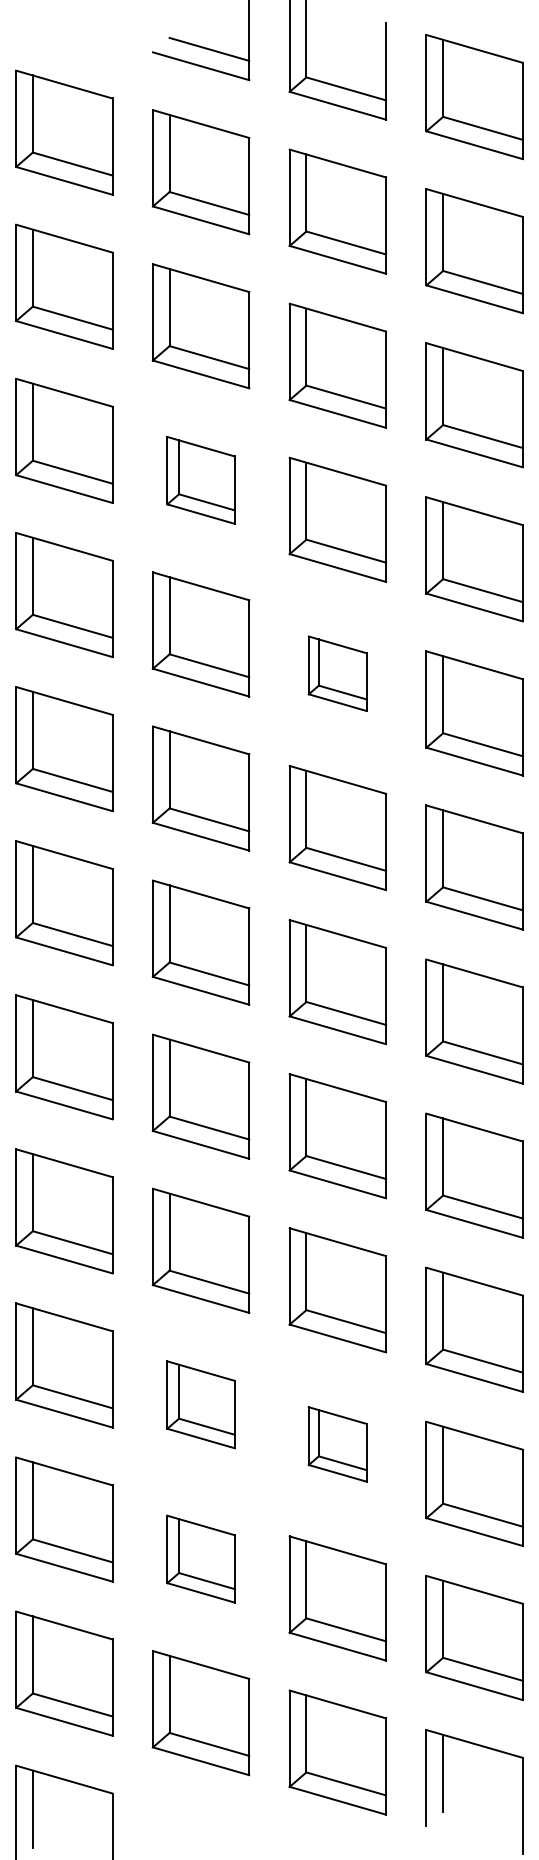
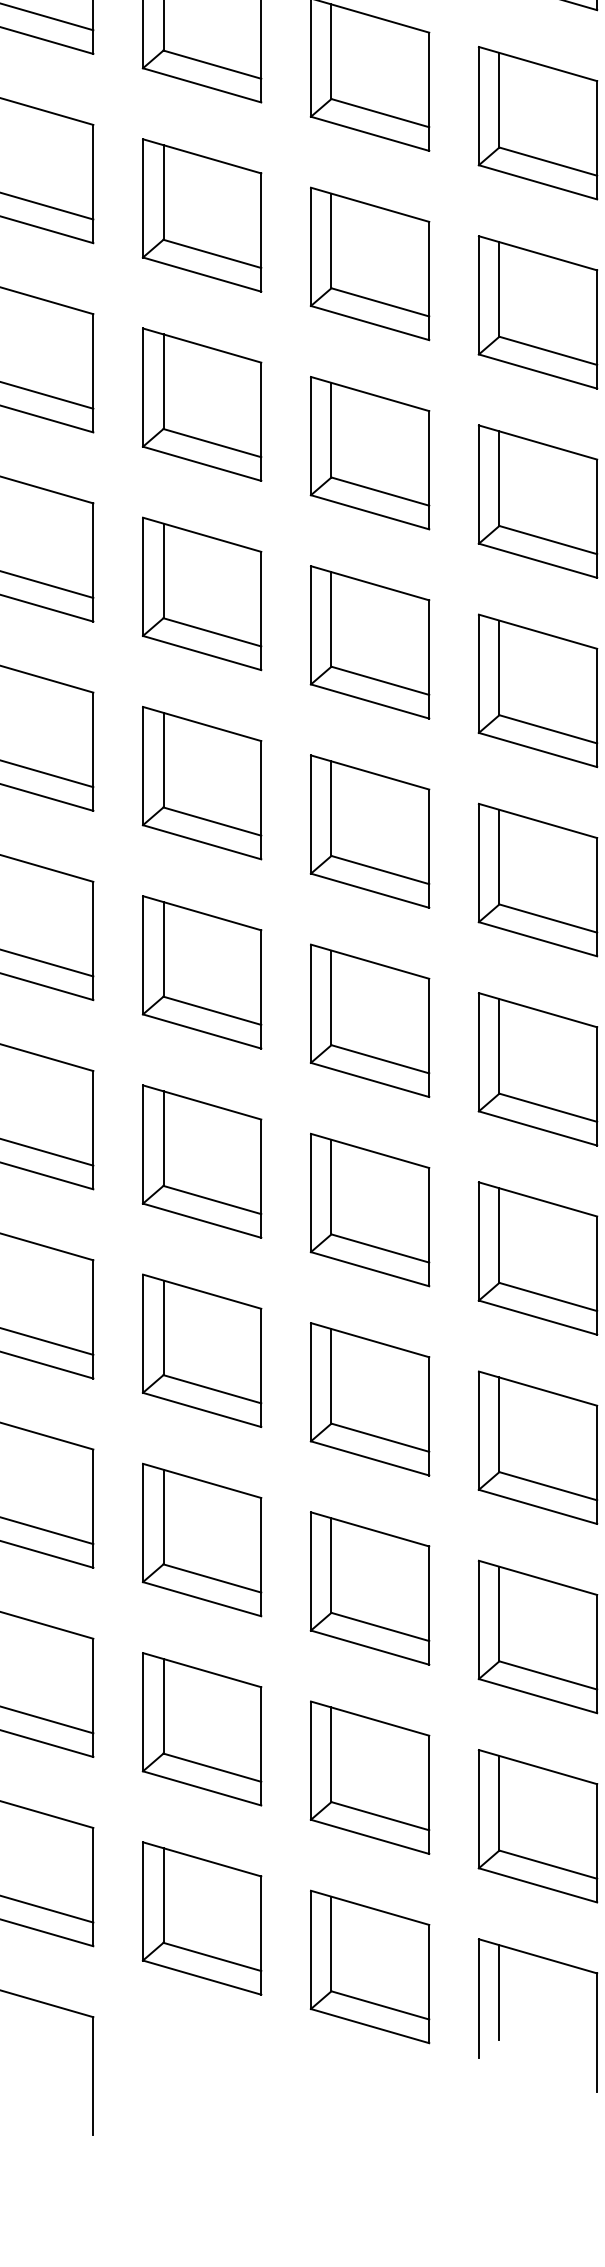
part: (200, 480) -> (201, 404), size x1.43
part: (337, 673) -> (369, 641), size x1.67
part: (200, 1404) -> (201, 1539), size x1.43
part: (337, 1444) -> (369, 1588), size x1.67
part: (200, 1559) -> (201, 1729), size x1.43

